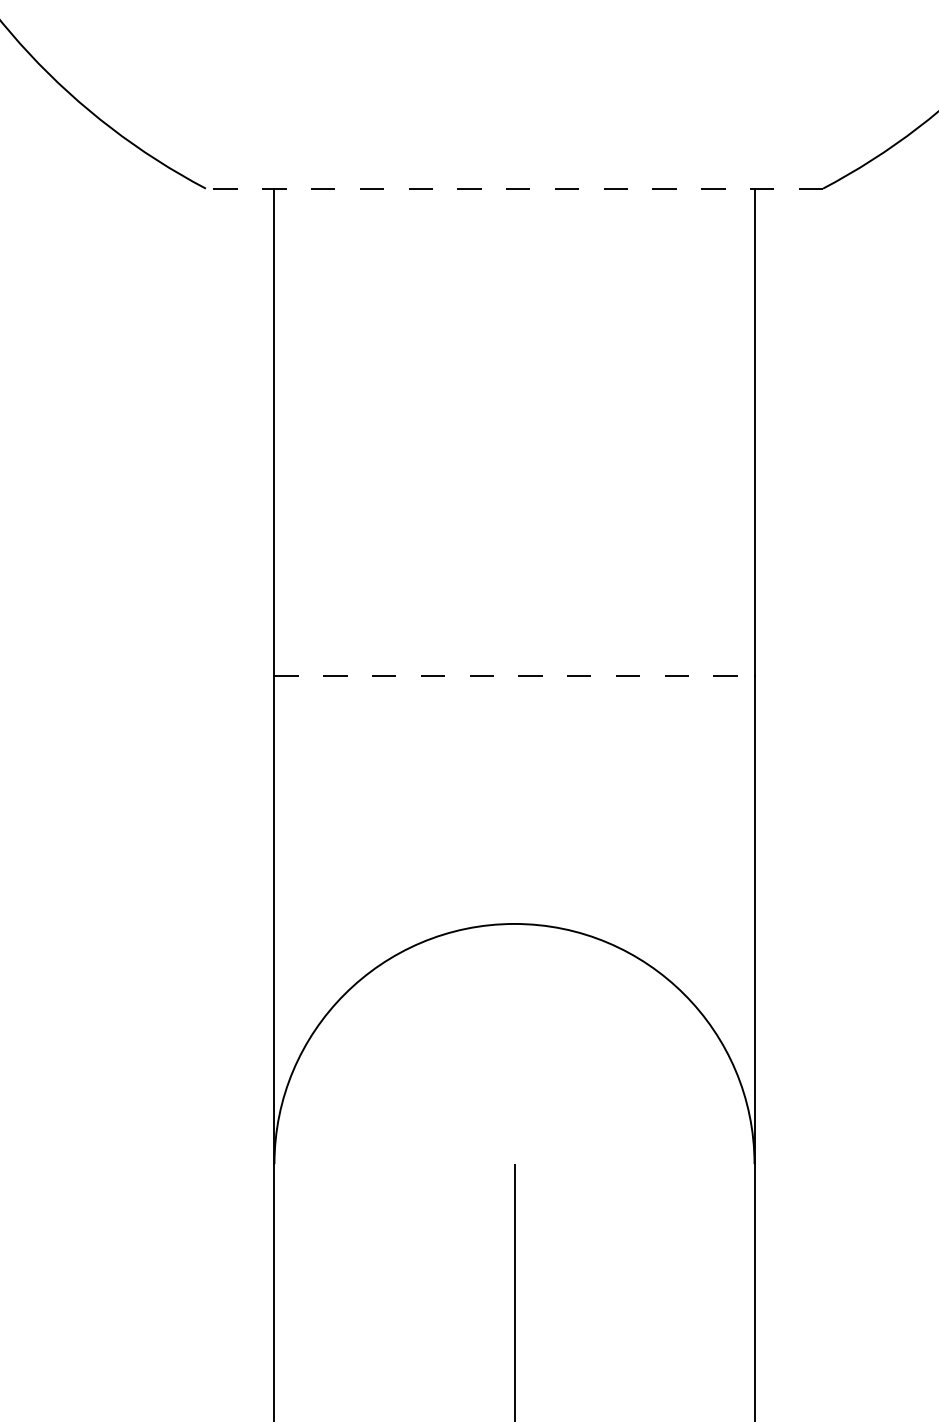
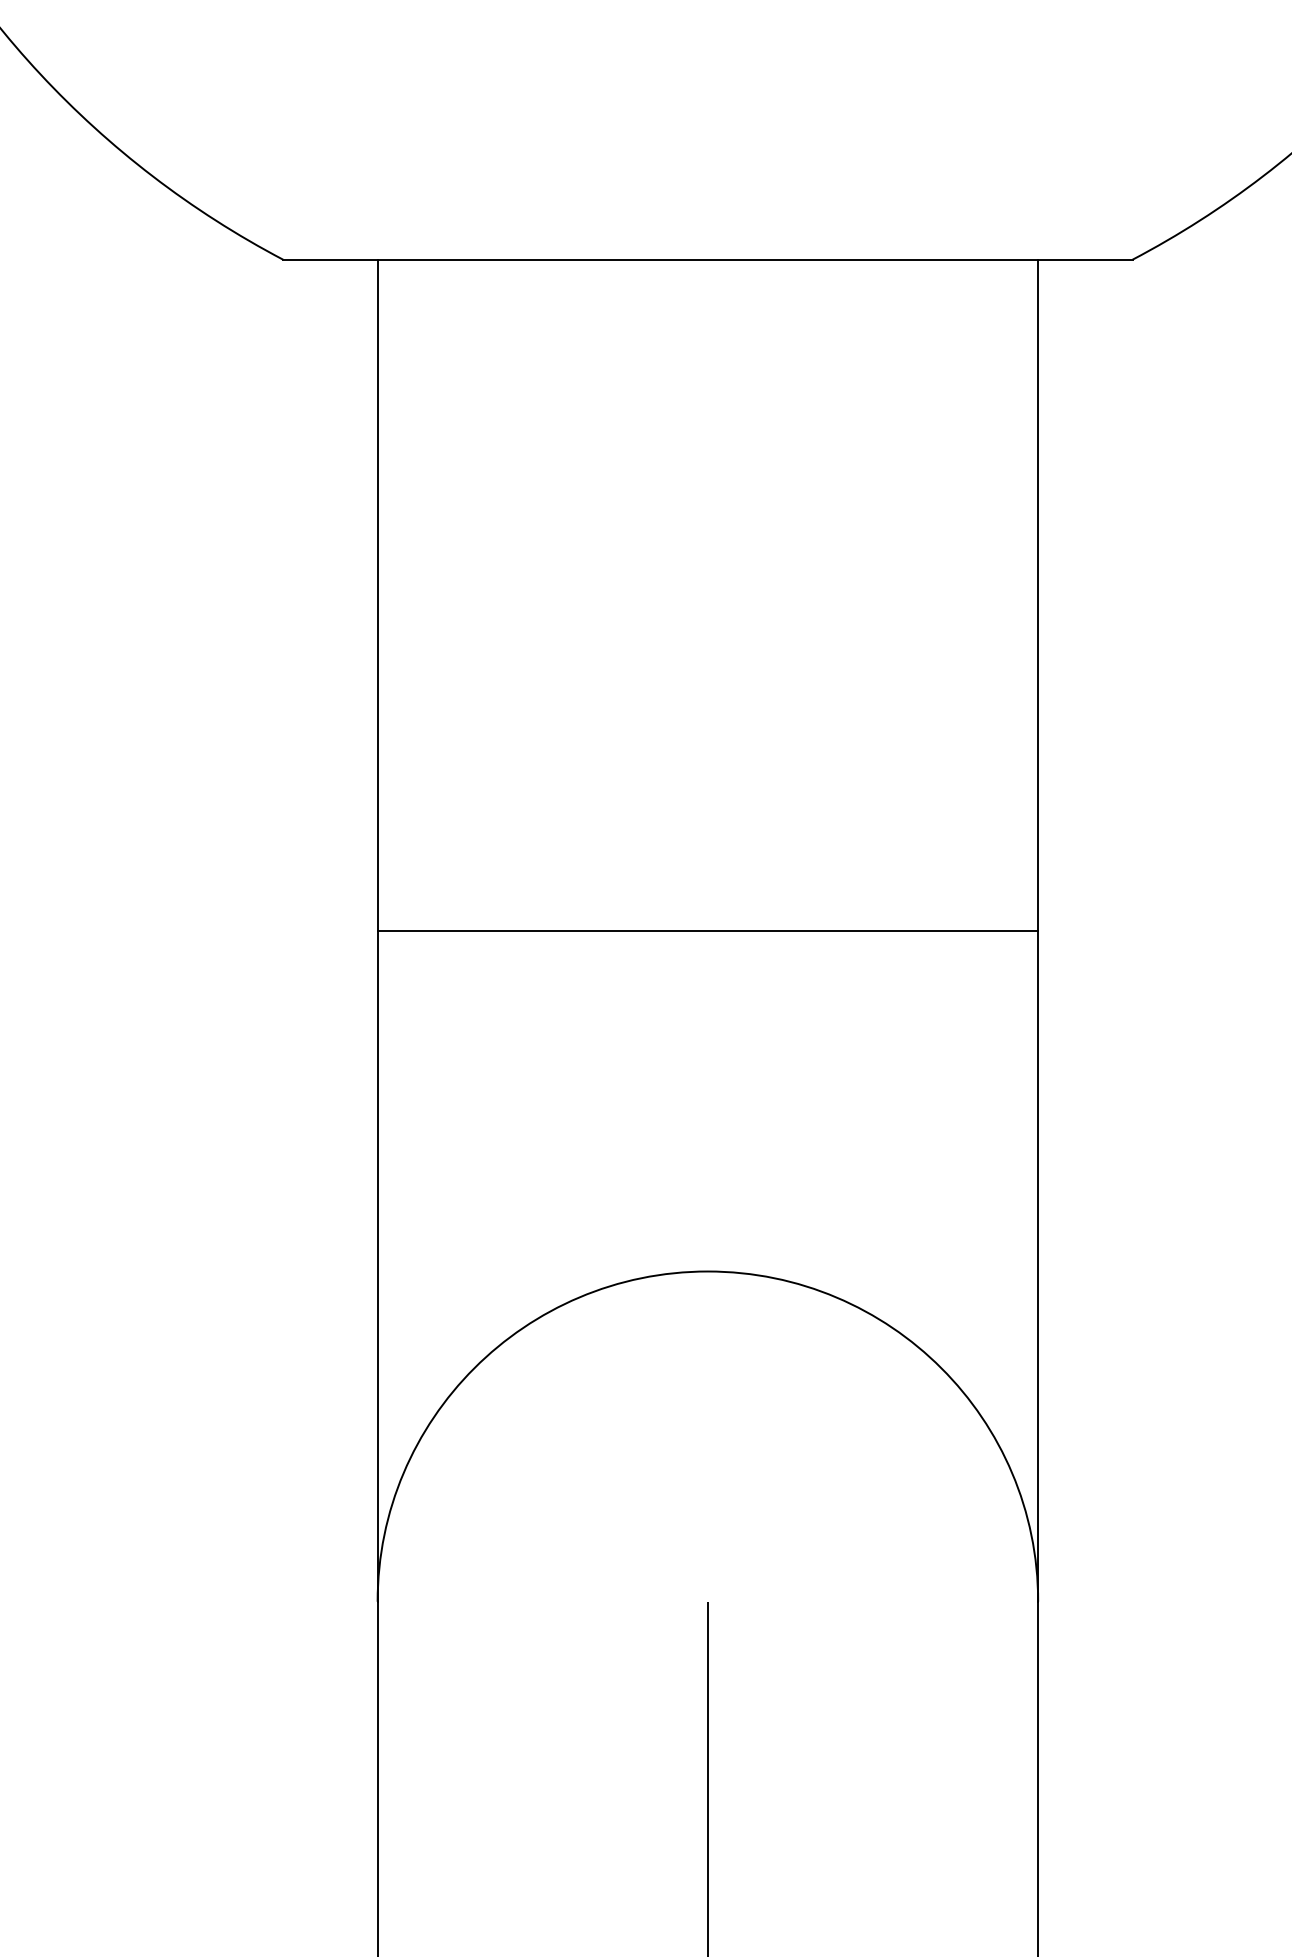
line: (514, 188) -> (707, 259), dashed -> solid
line: (514, 676) -> (707, 931), dashed -> solid

